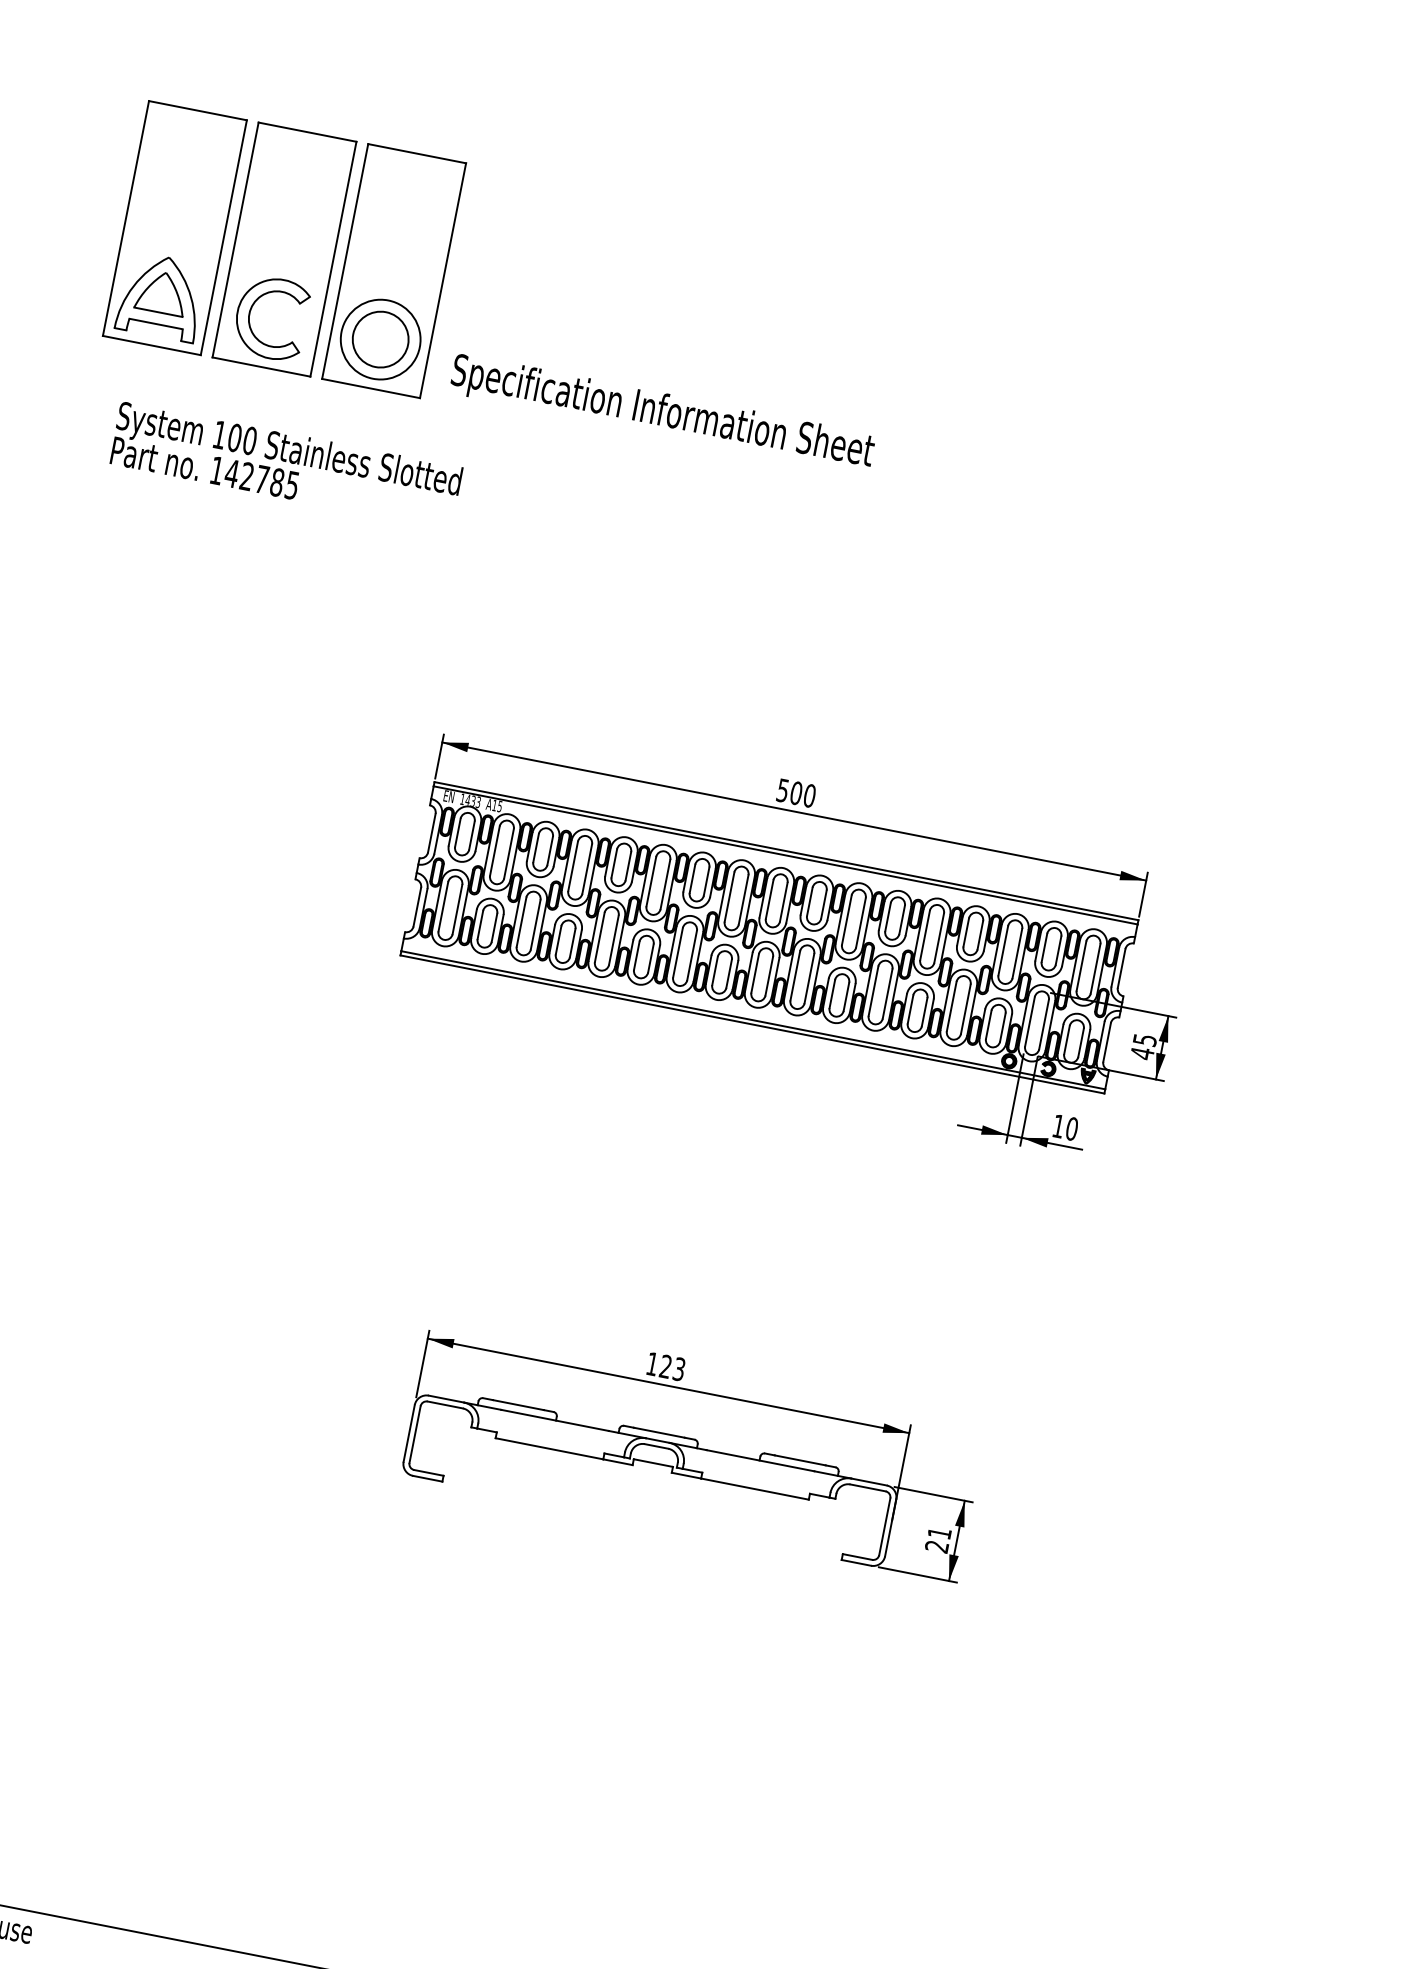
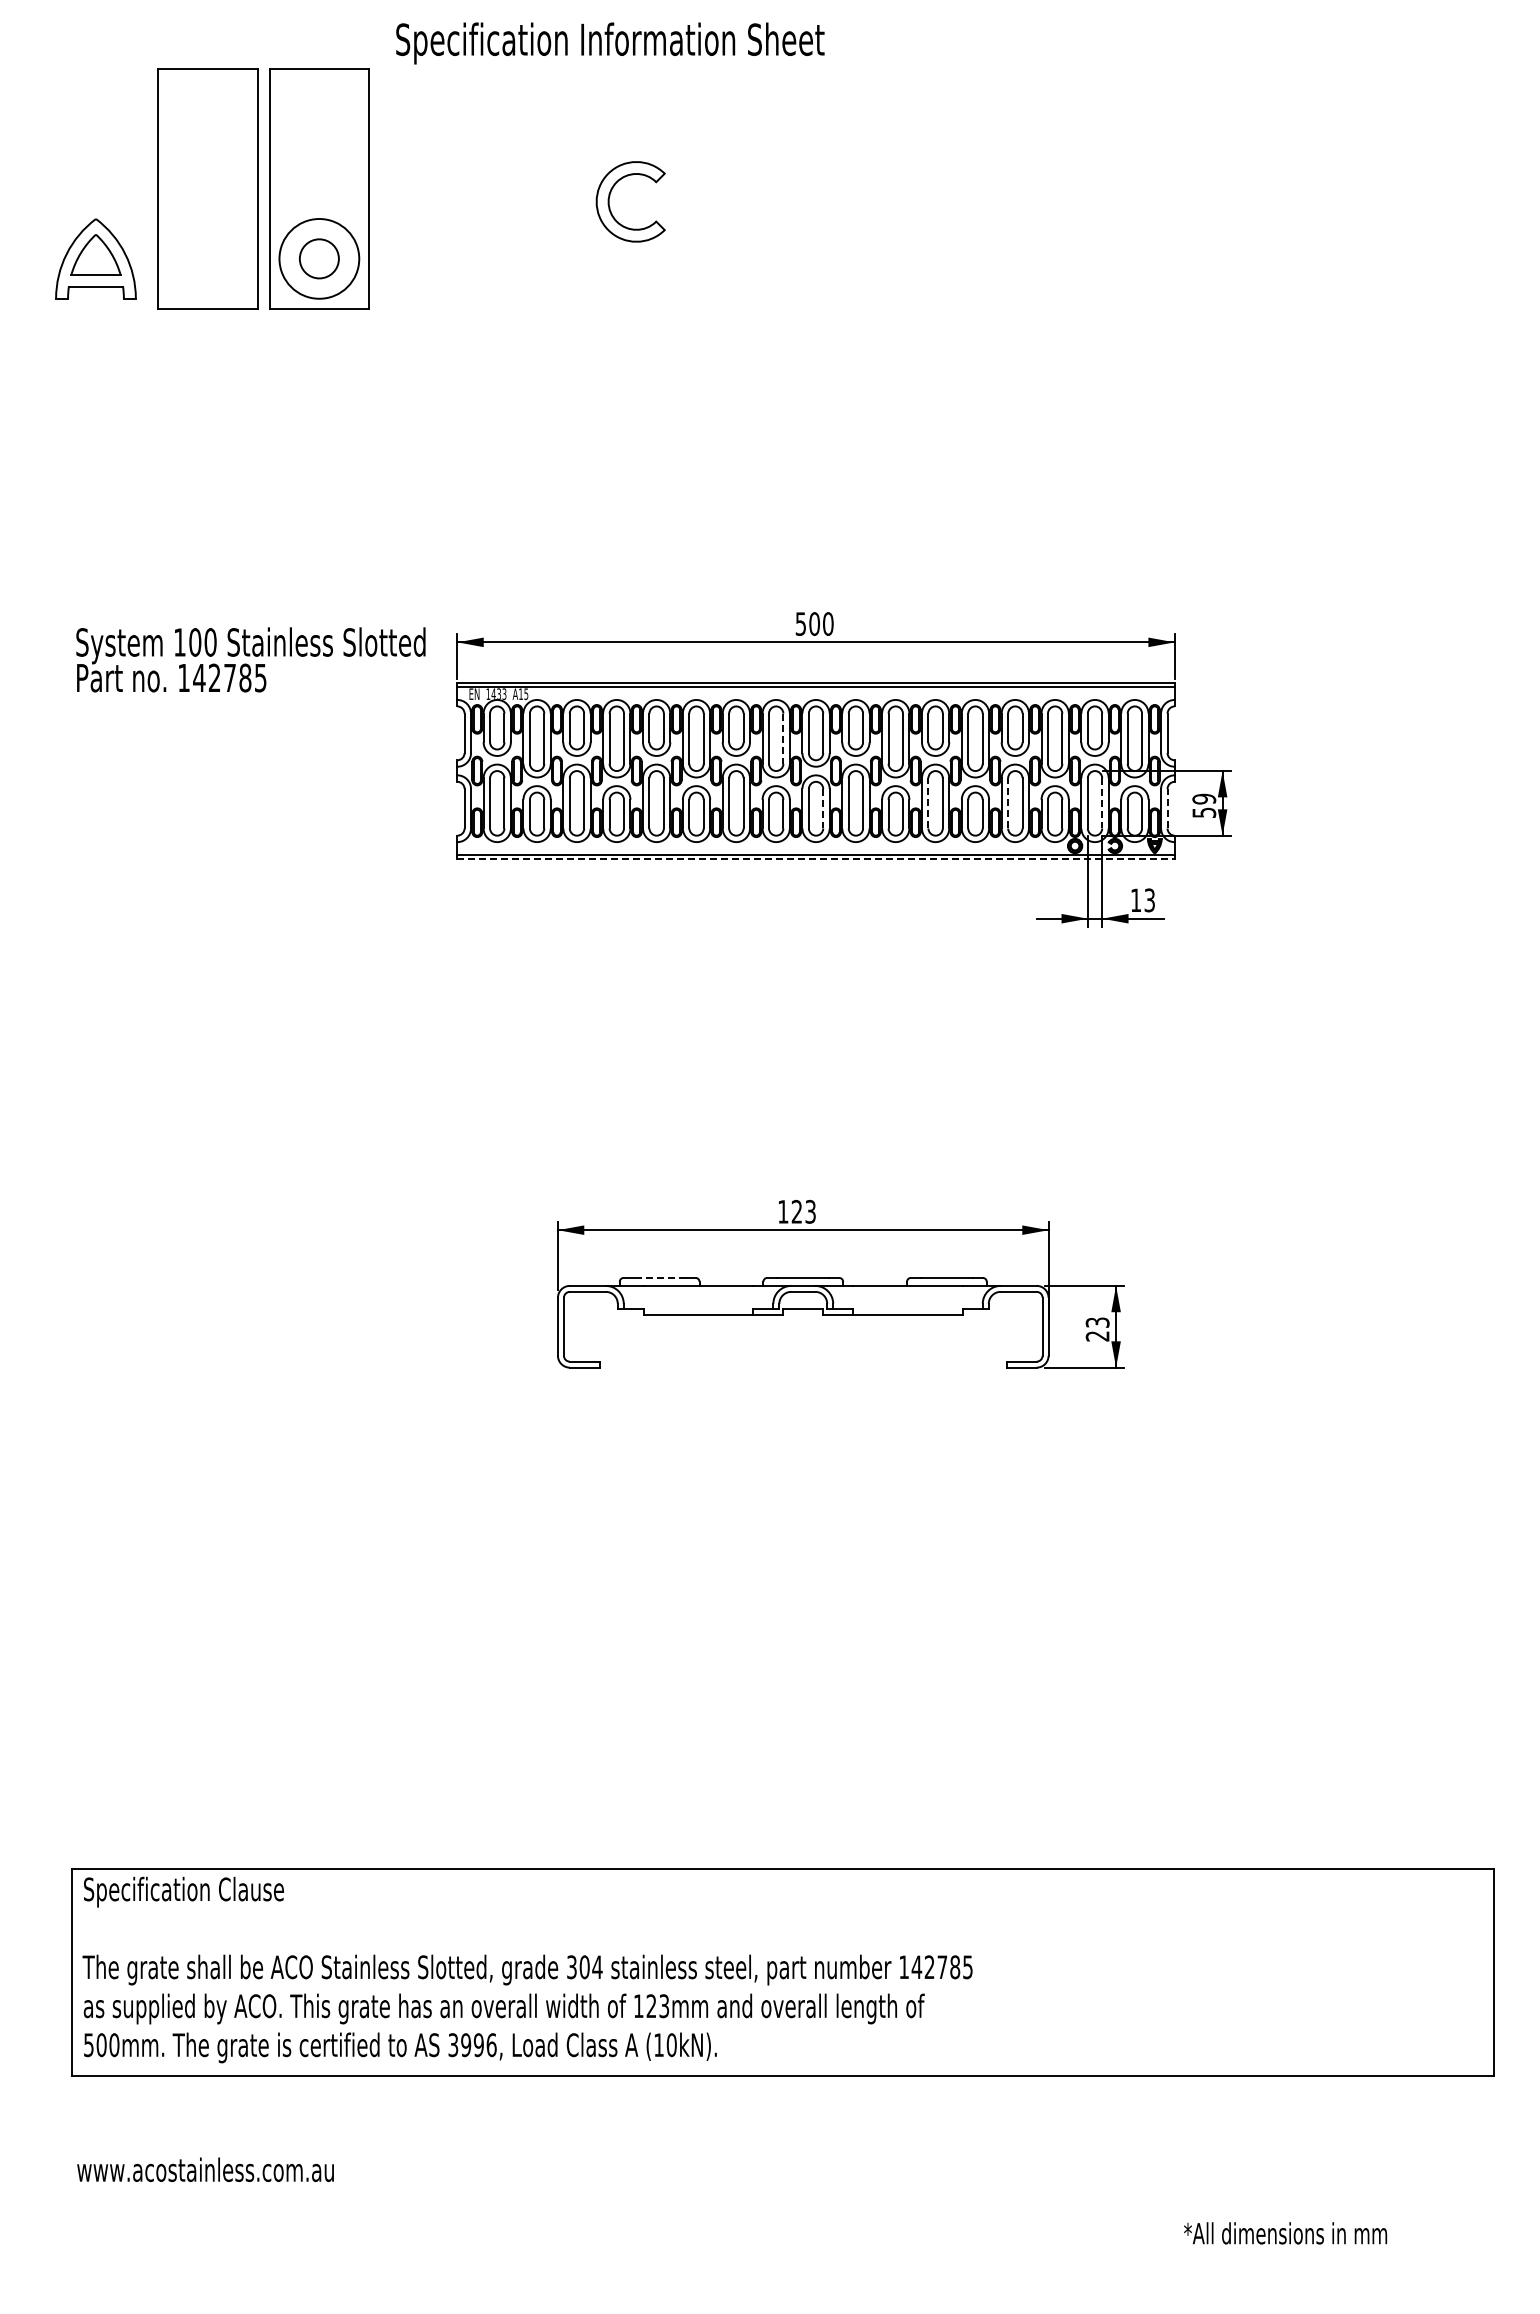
part: (174, 227) -> (95, 188), removed
part: (252, 308) -> (610, 196), moved
circle: (380, 339) -> (319, 258), size x0.7
text: (662, 413) -> (610, 43), moved
text: (285, 465) -> (250, 659), moved
line: (743, 900) -> (783, 739), solid -> dashed
line: (769, 976) -> (823, 808), solid -> dashed
line: (873, 990) -> (928, 802), solid -> dashed
line: (952, 1005) -> (1008, 802), solid -> dashed
line: (752, 1024) -> (816, 859), solid -> dashed
line: (1044, 1024) -> (1102, 803), solid -> dashed
line: (1107, 1042) -> (1167, 808), solid -> dashed
text: (1144, 1046) -> (1204, 805), 45 -> 59
text: (1071, 1129) -> (1149, 900), 10 -> 13
line: (518, 1404) -> (659, 1277), solid -> dashed
text: (939, 1533) -> (1097, 1322), 21 -> 23

